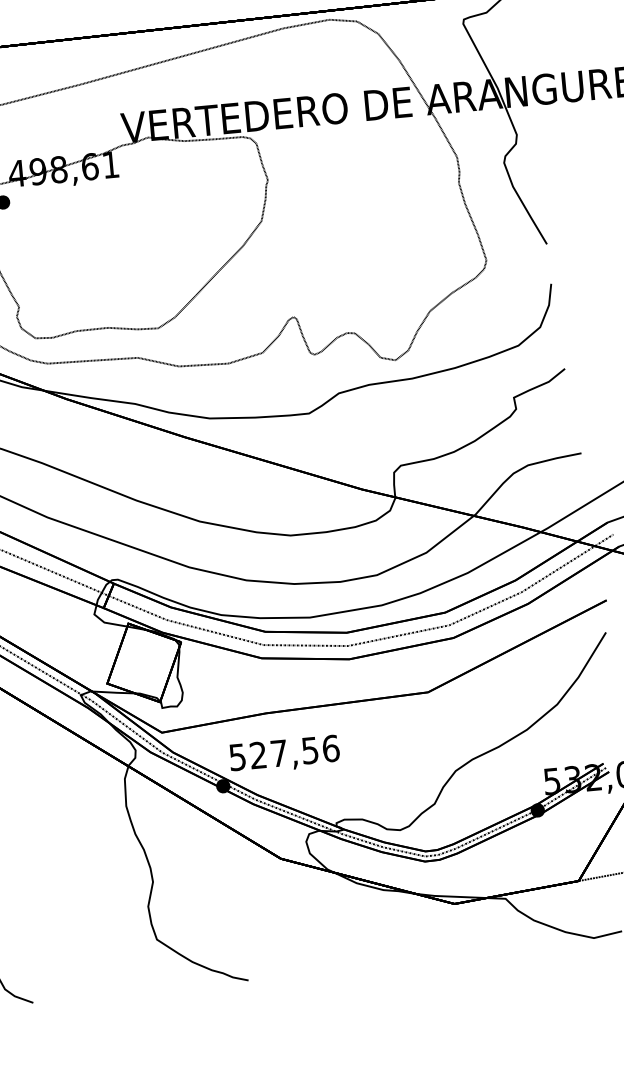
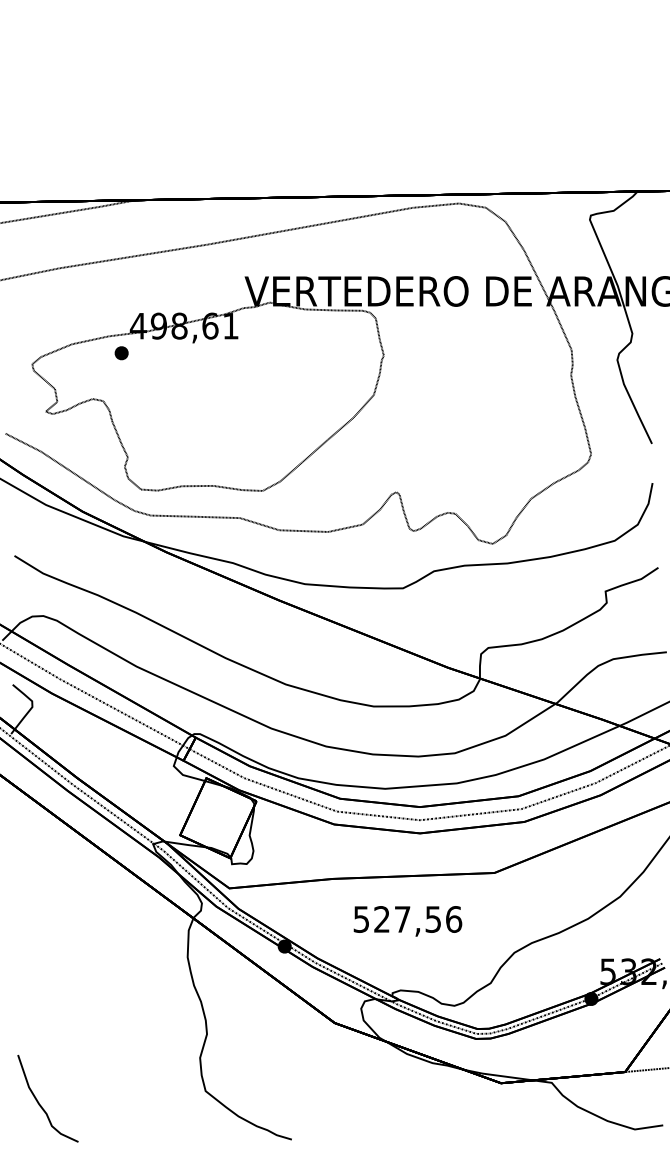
text: (284, 755) -> (407, 921), moved

